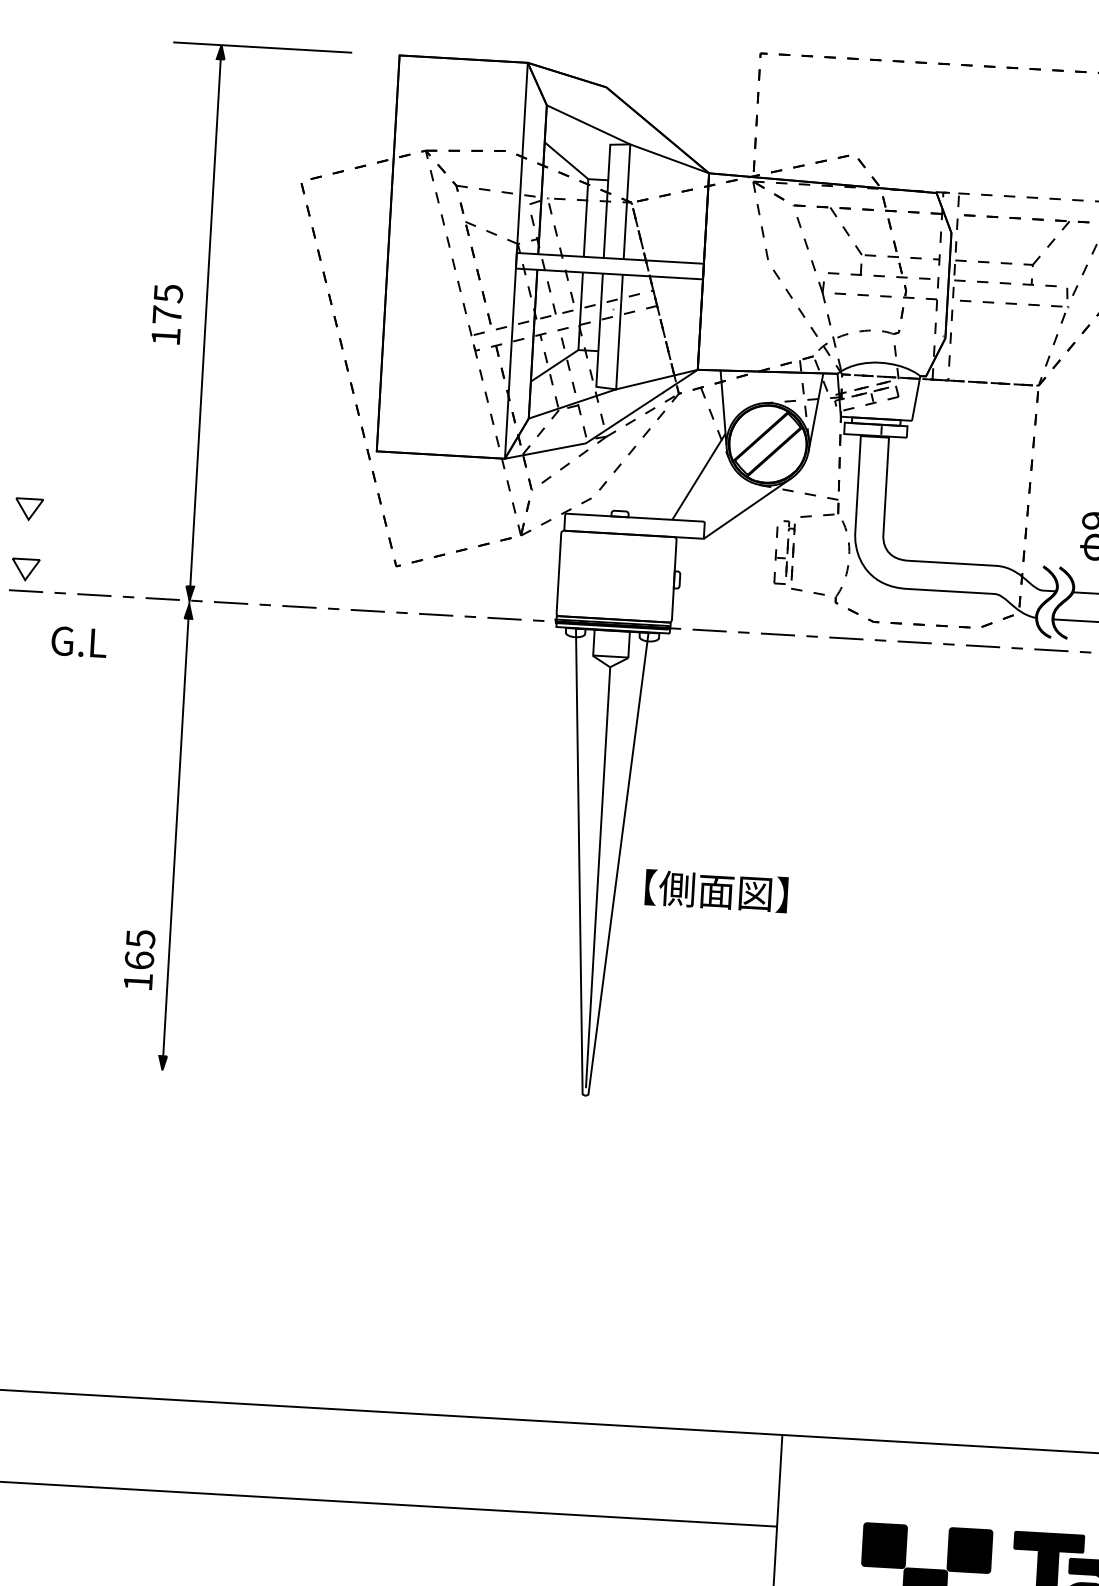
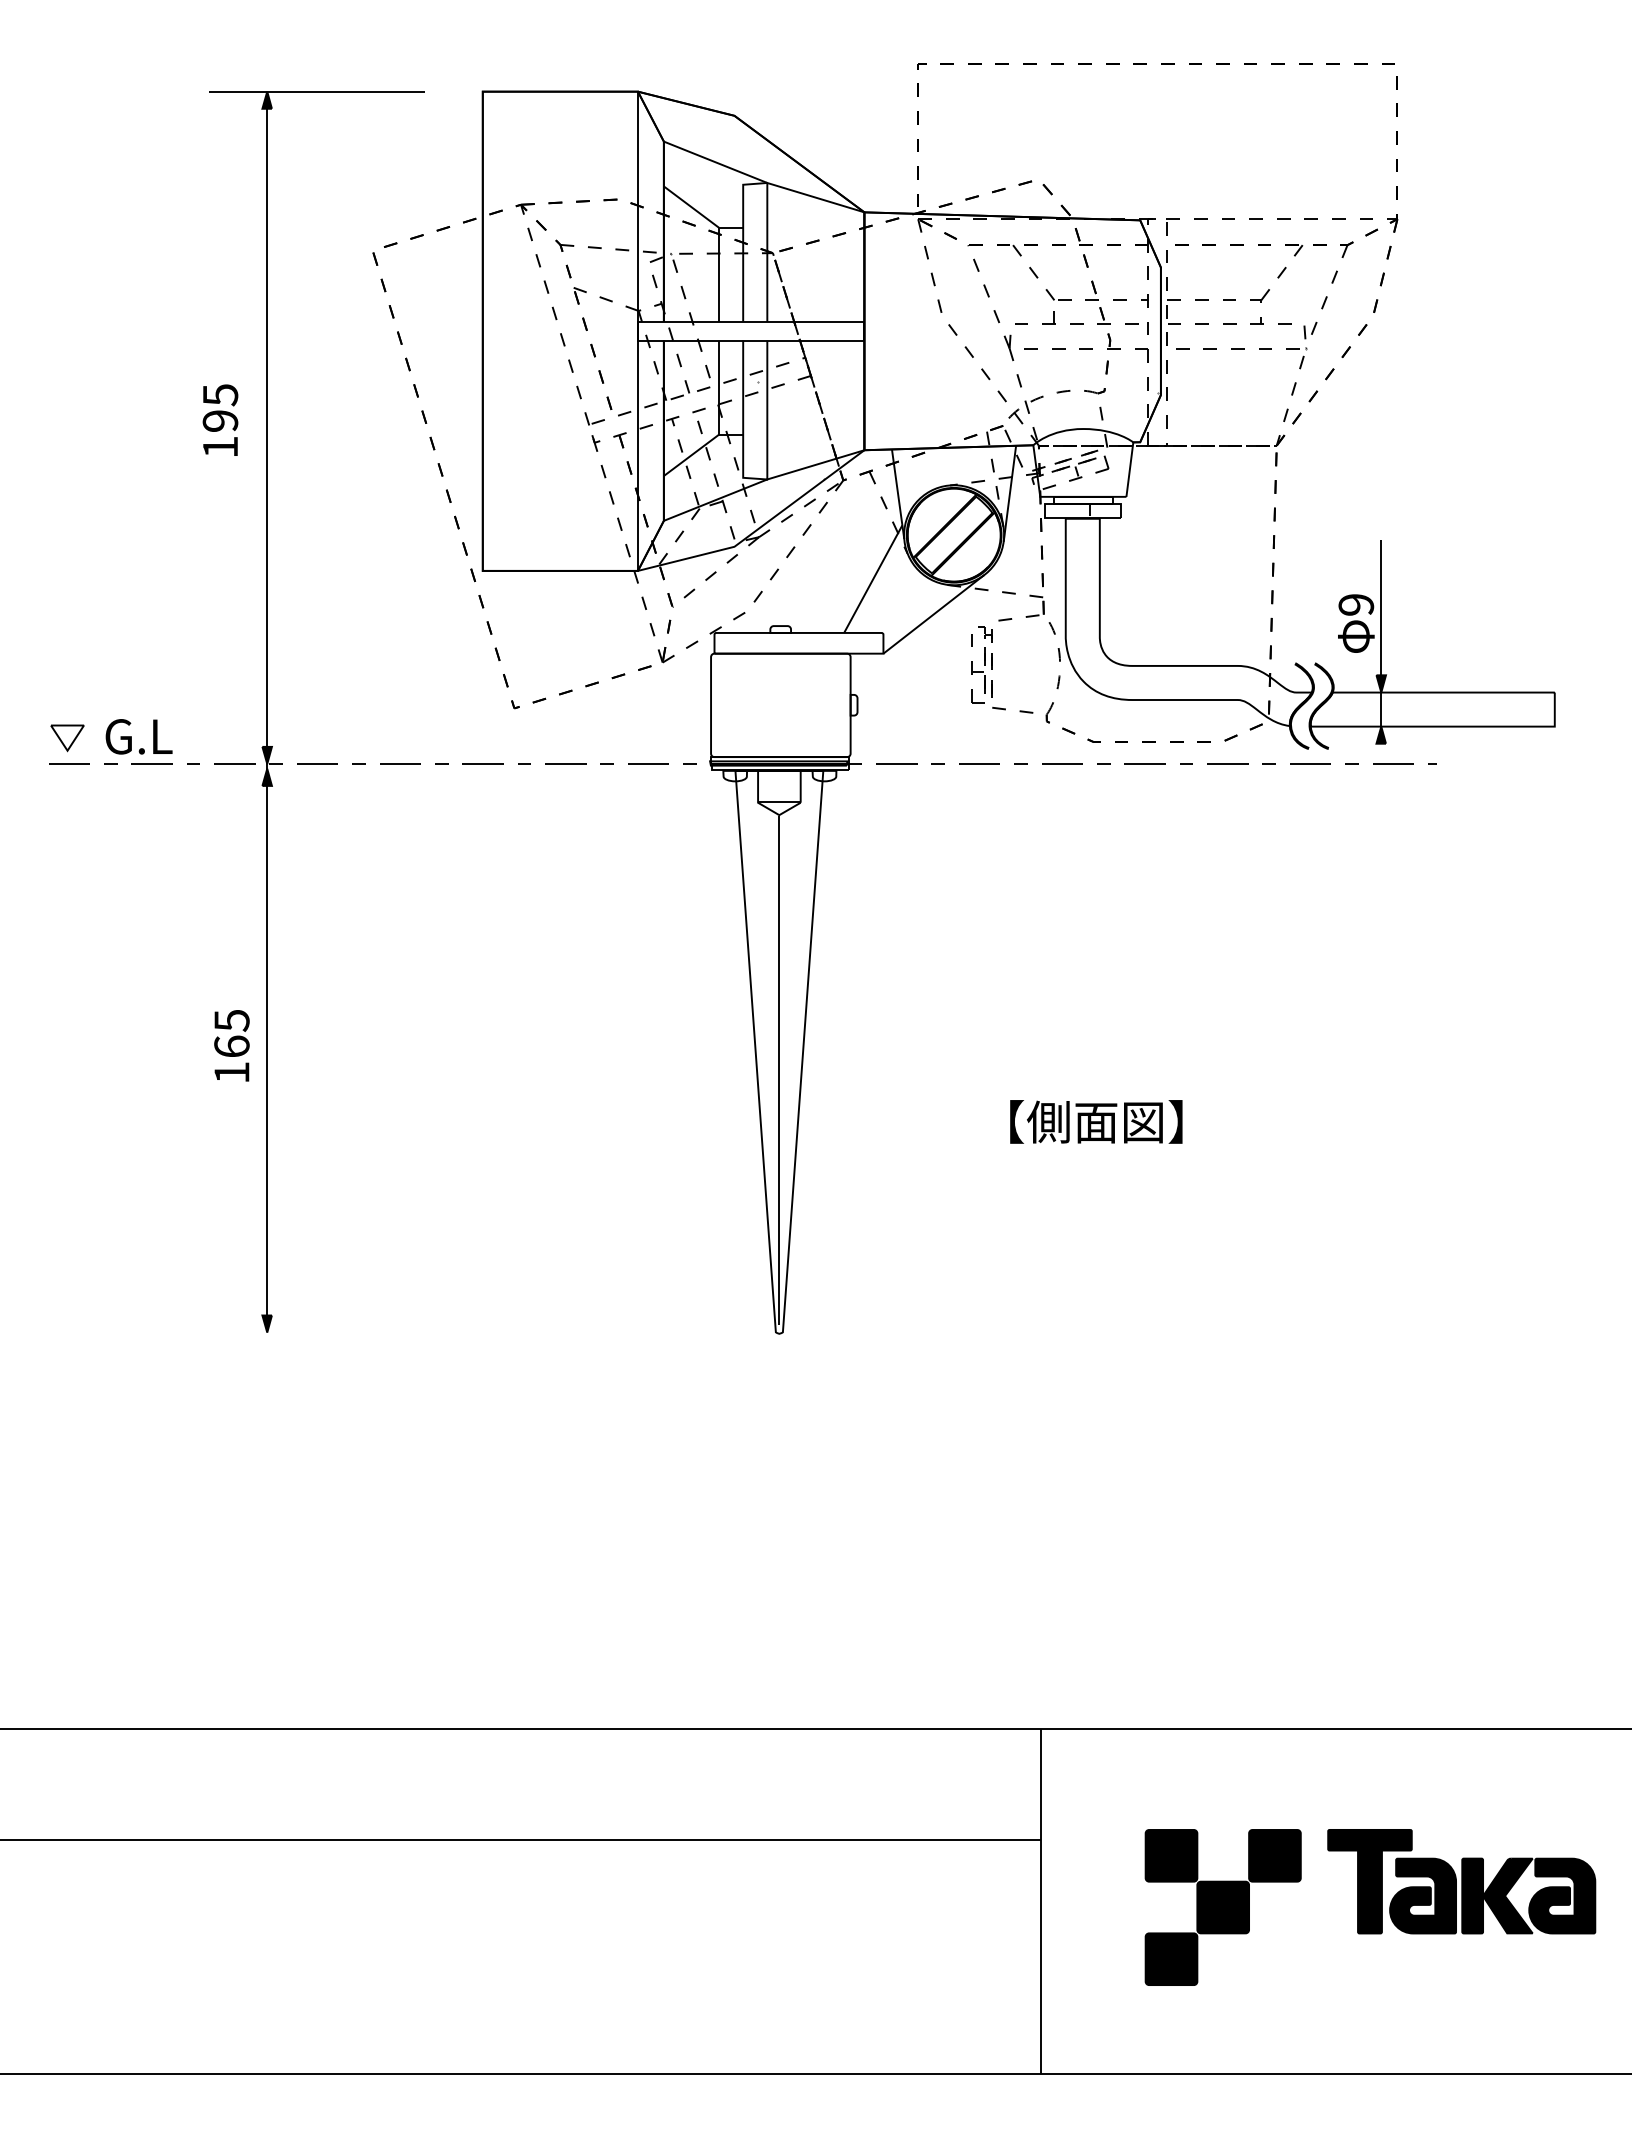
text: (167, 314) -> (220, 420), 175 -> 195
part: (29, 509) -> (67, 665), removed
text: (78, 641) -> (138, 736), moved
text: (716, 890) -> (1096, 1121), moved
text: (139, 959) -> (231, 1045), moved

